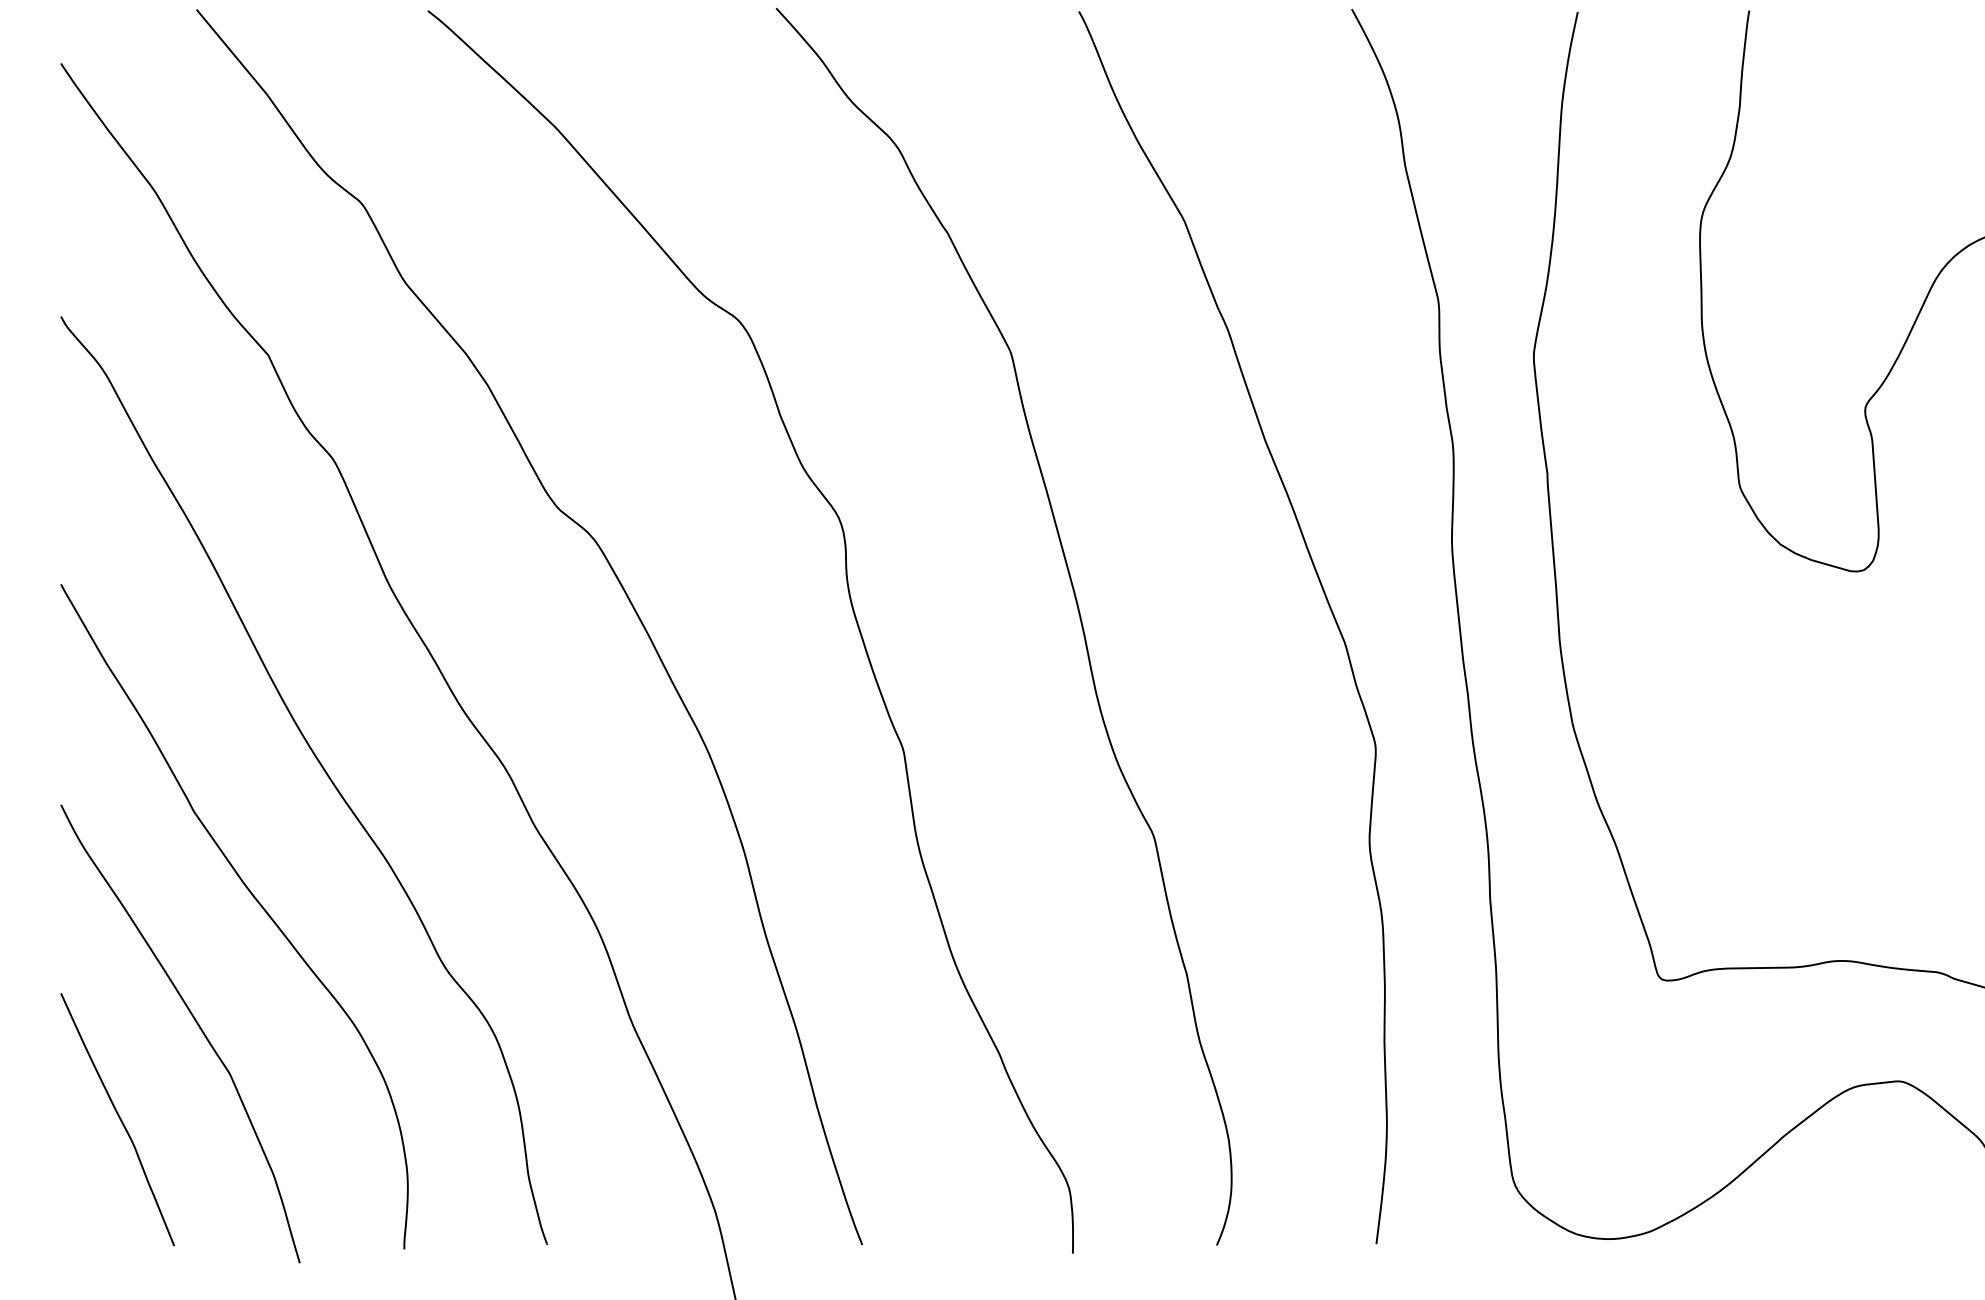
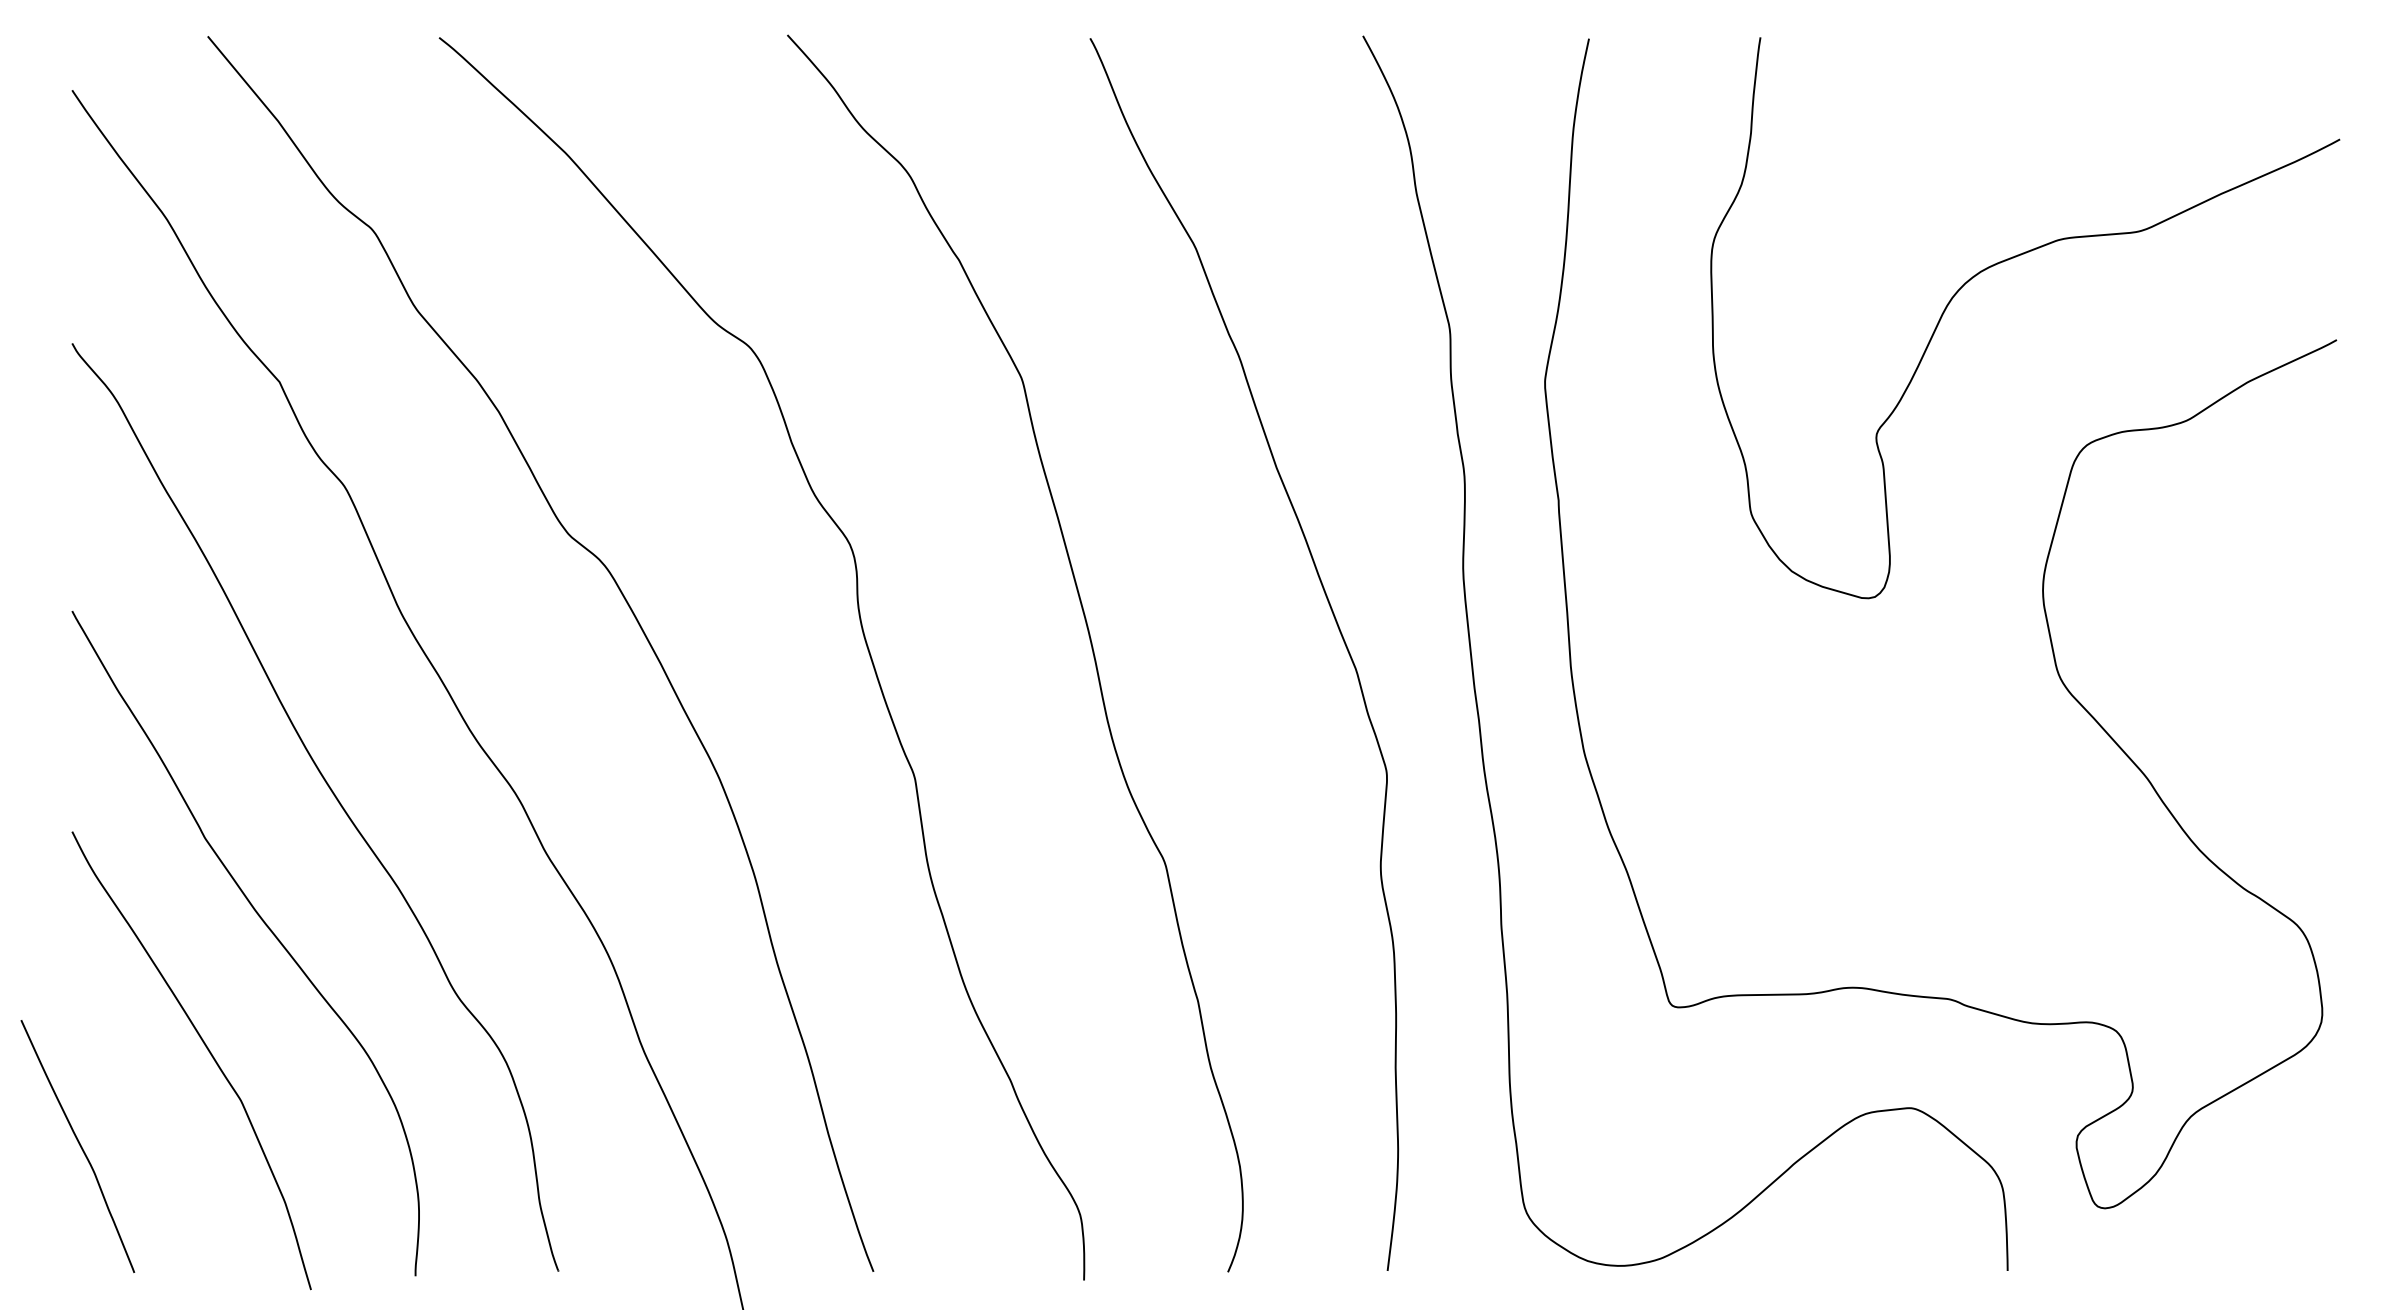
curve: (119, 1118) -> (79, 1145), moved

